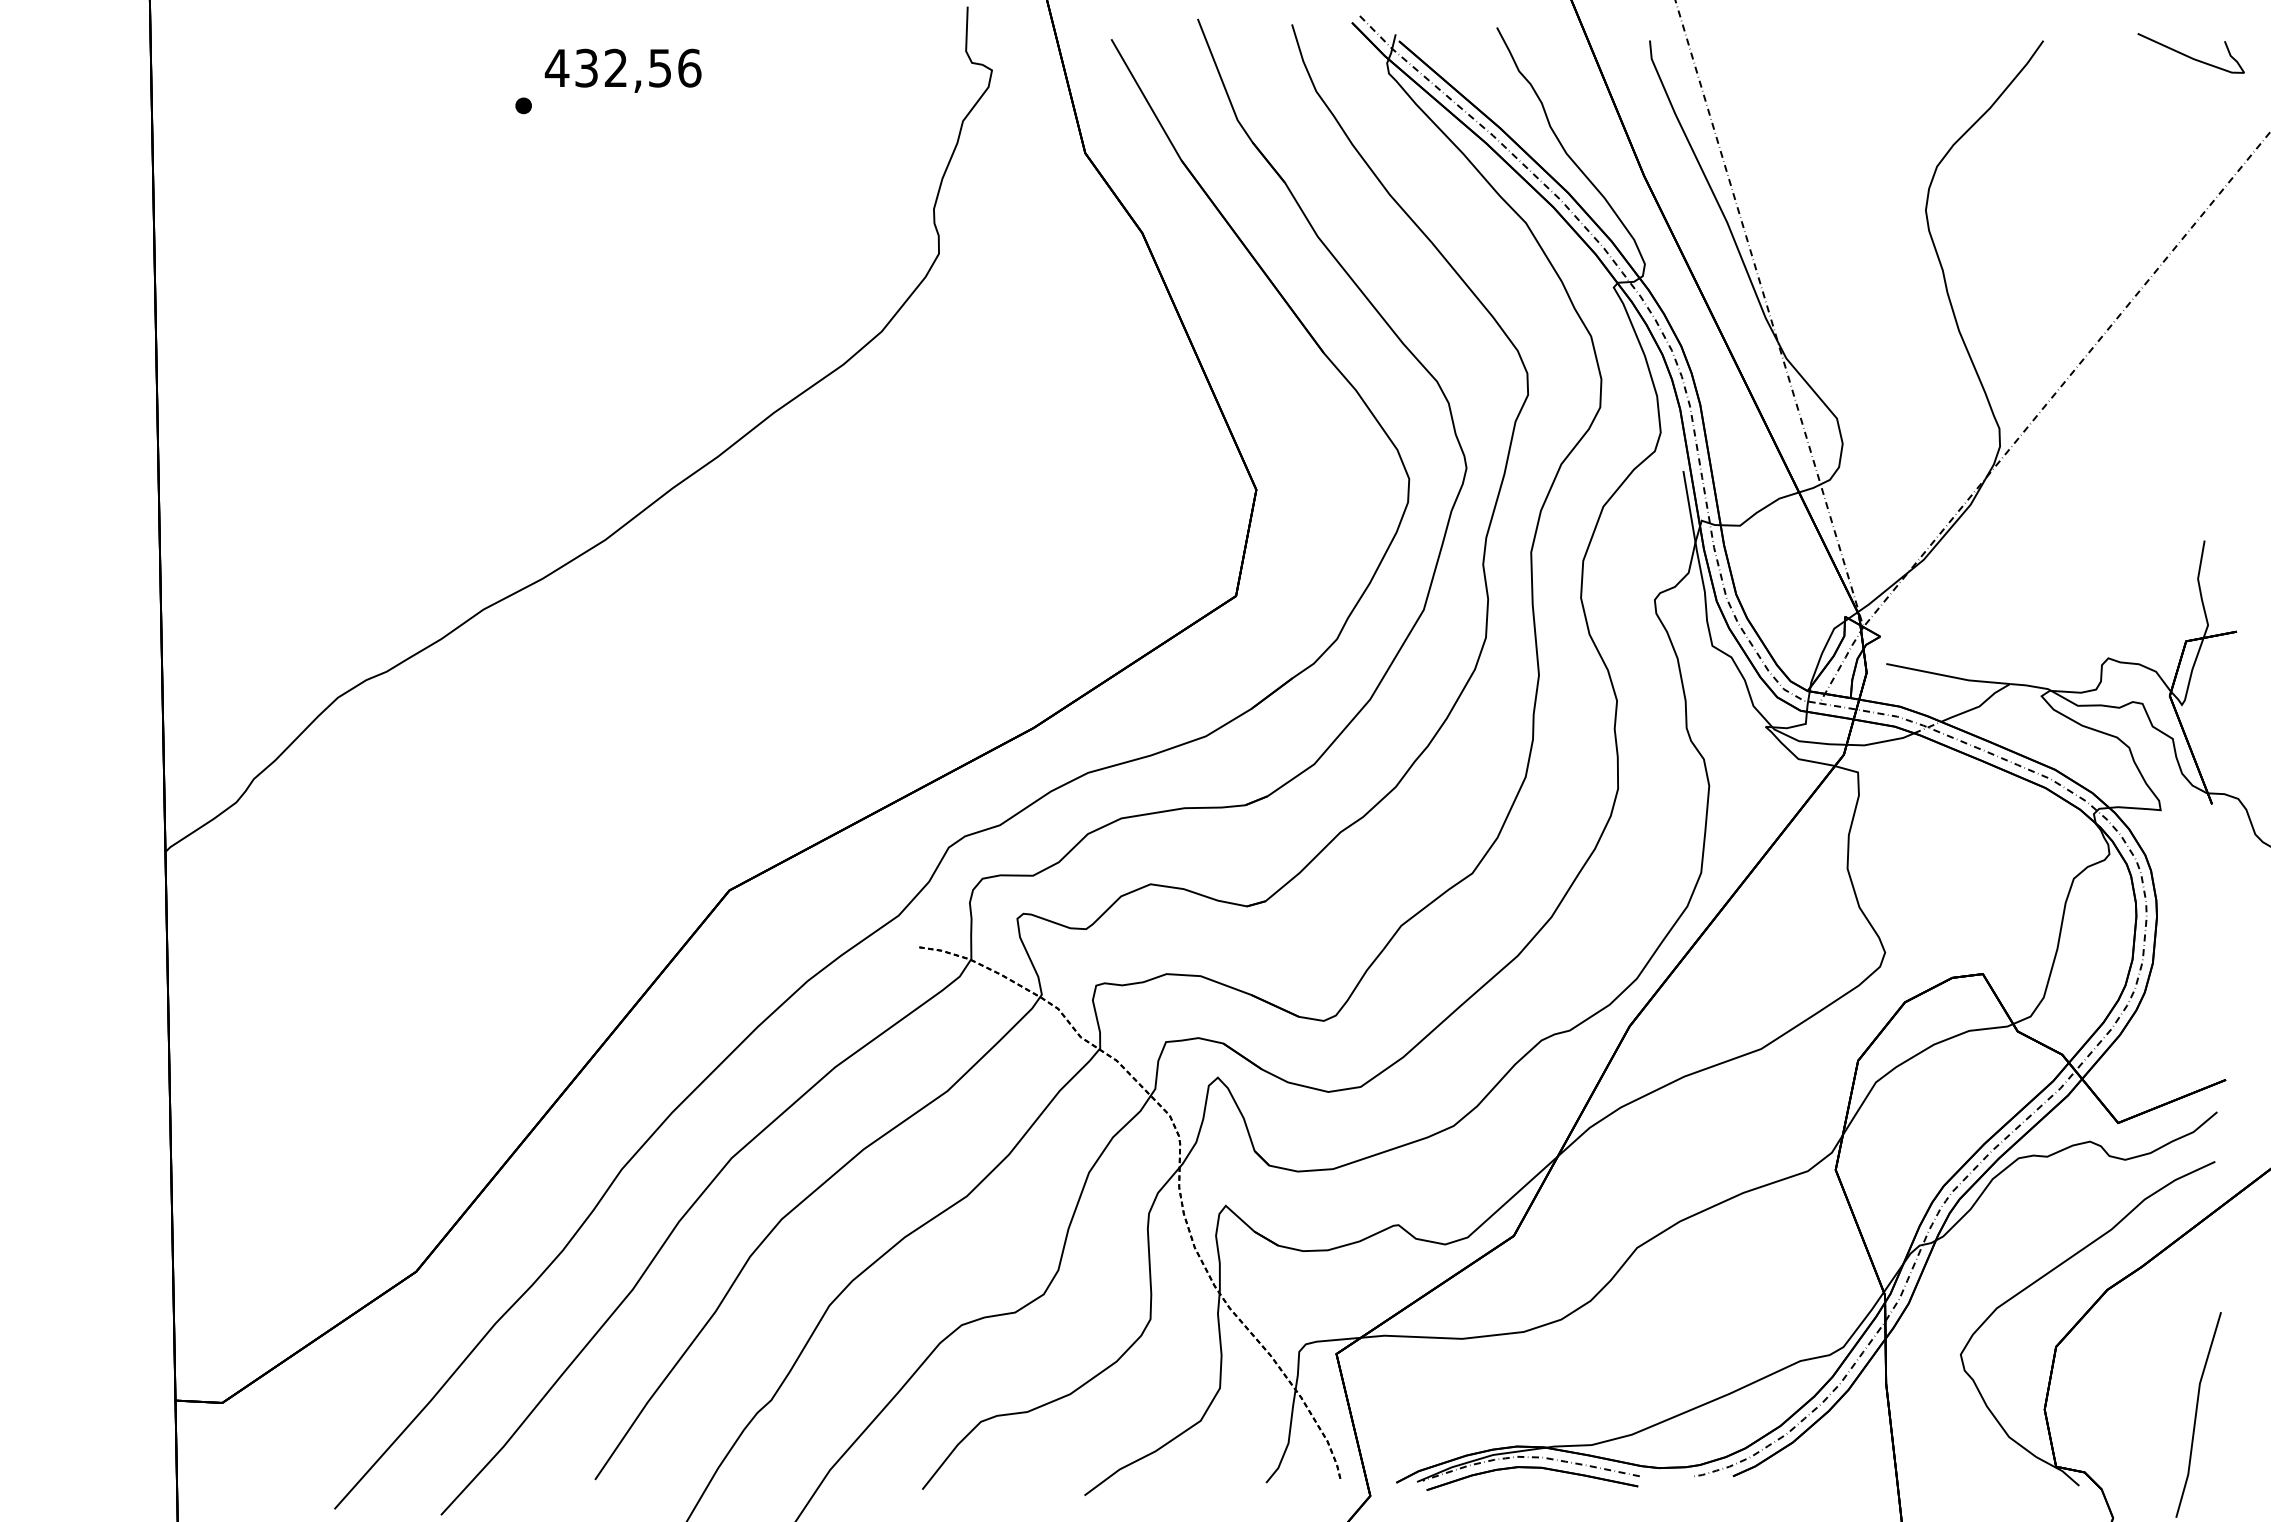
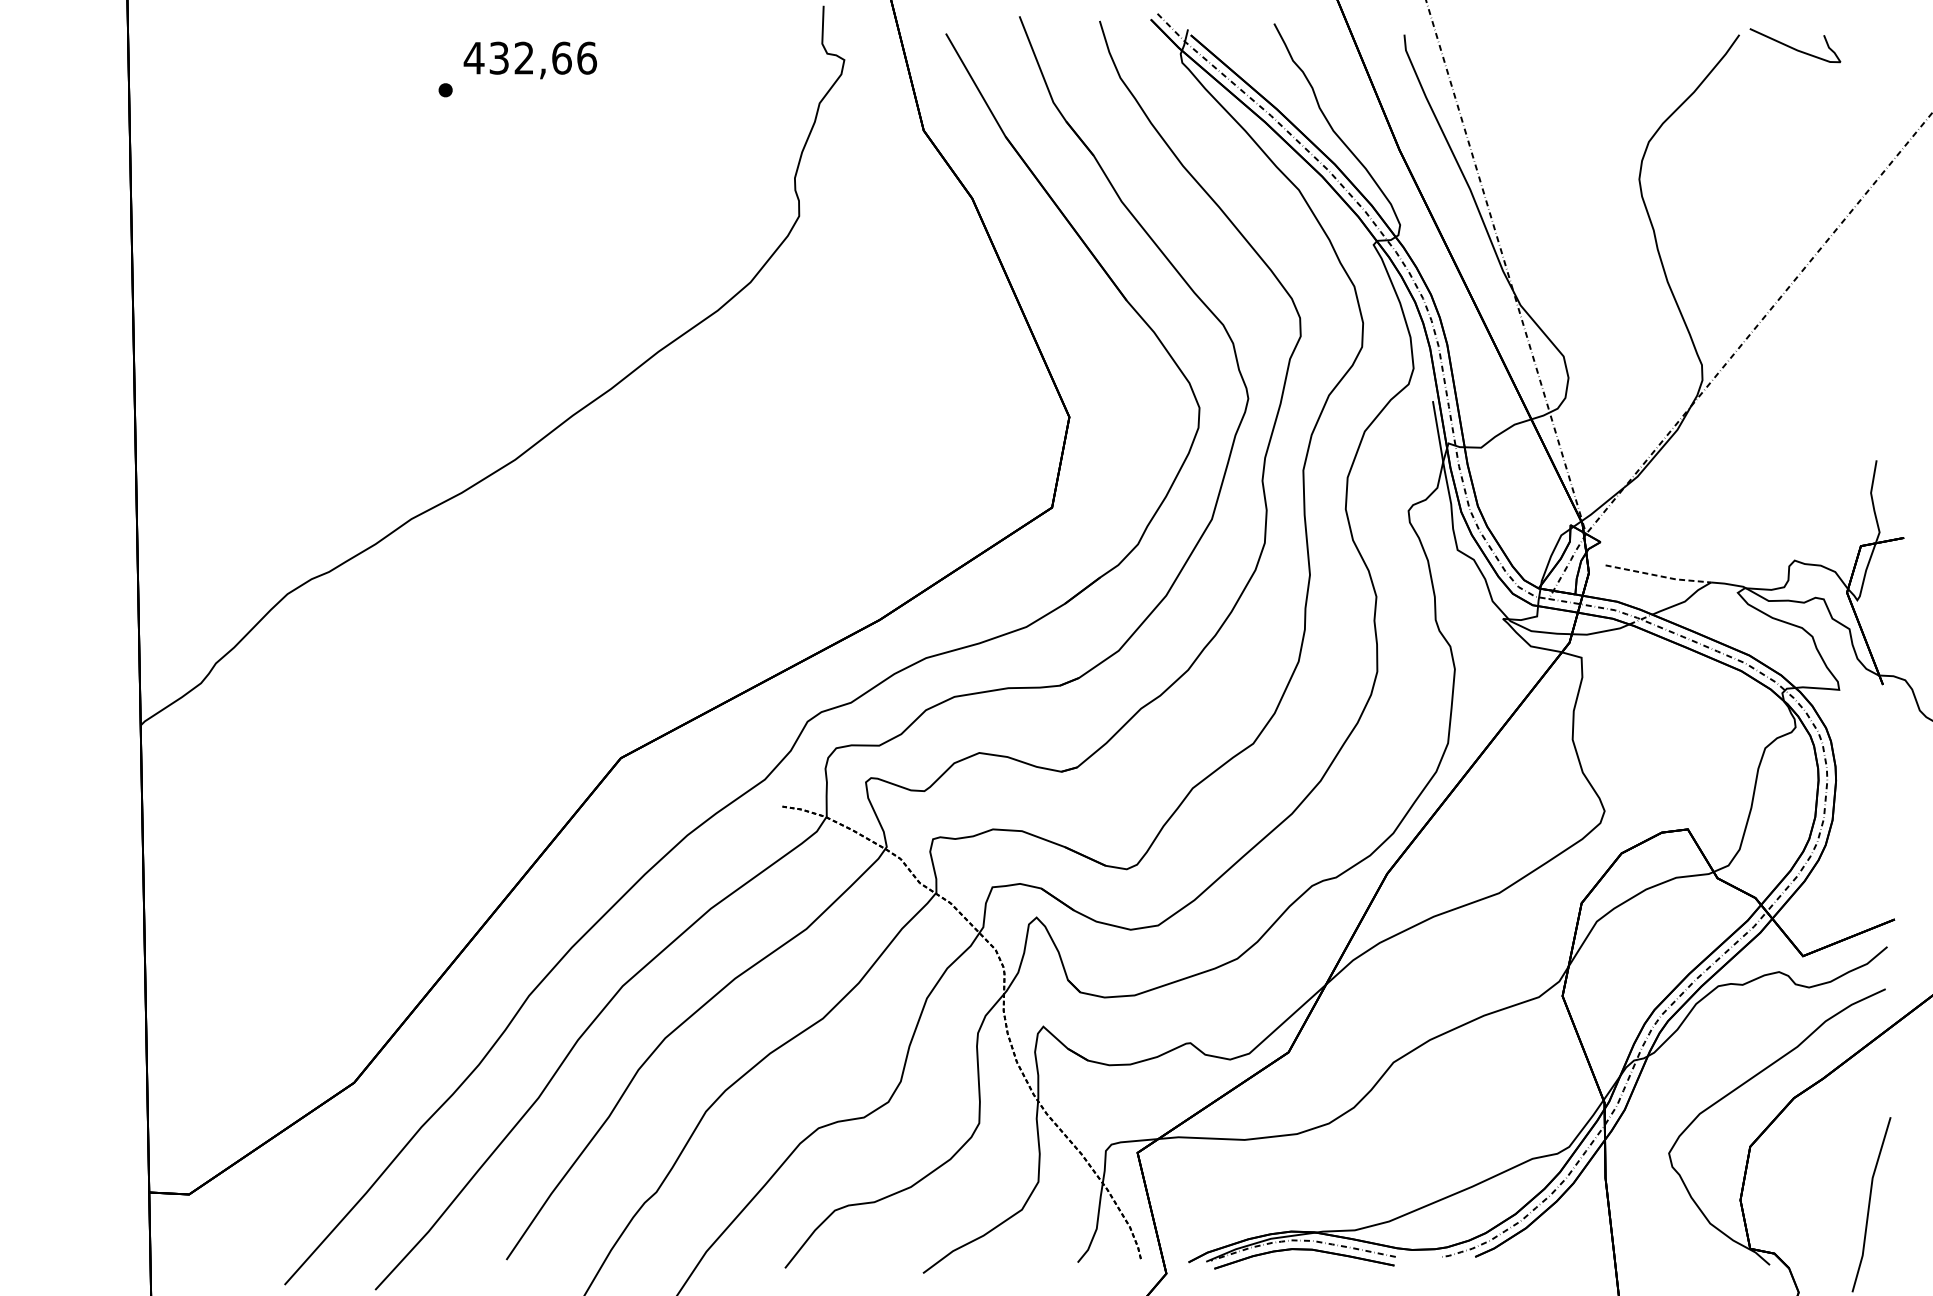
curve: (2188, 55) -> (1793, 47), moved
text: (660, 67) -> (562, 57), 432,56 -> 432,66
line: (1948, 676) -> (1658, 576), solid -> dashed

